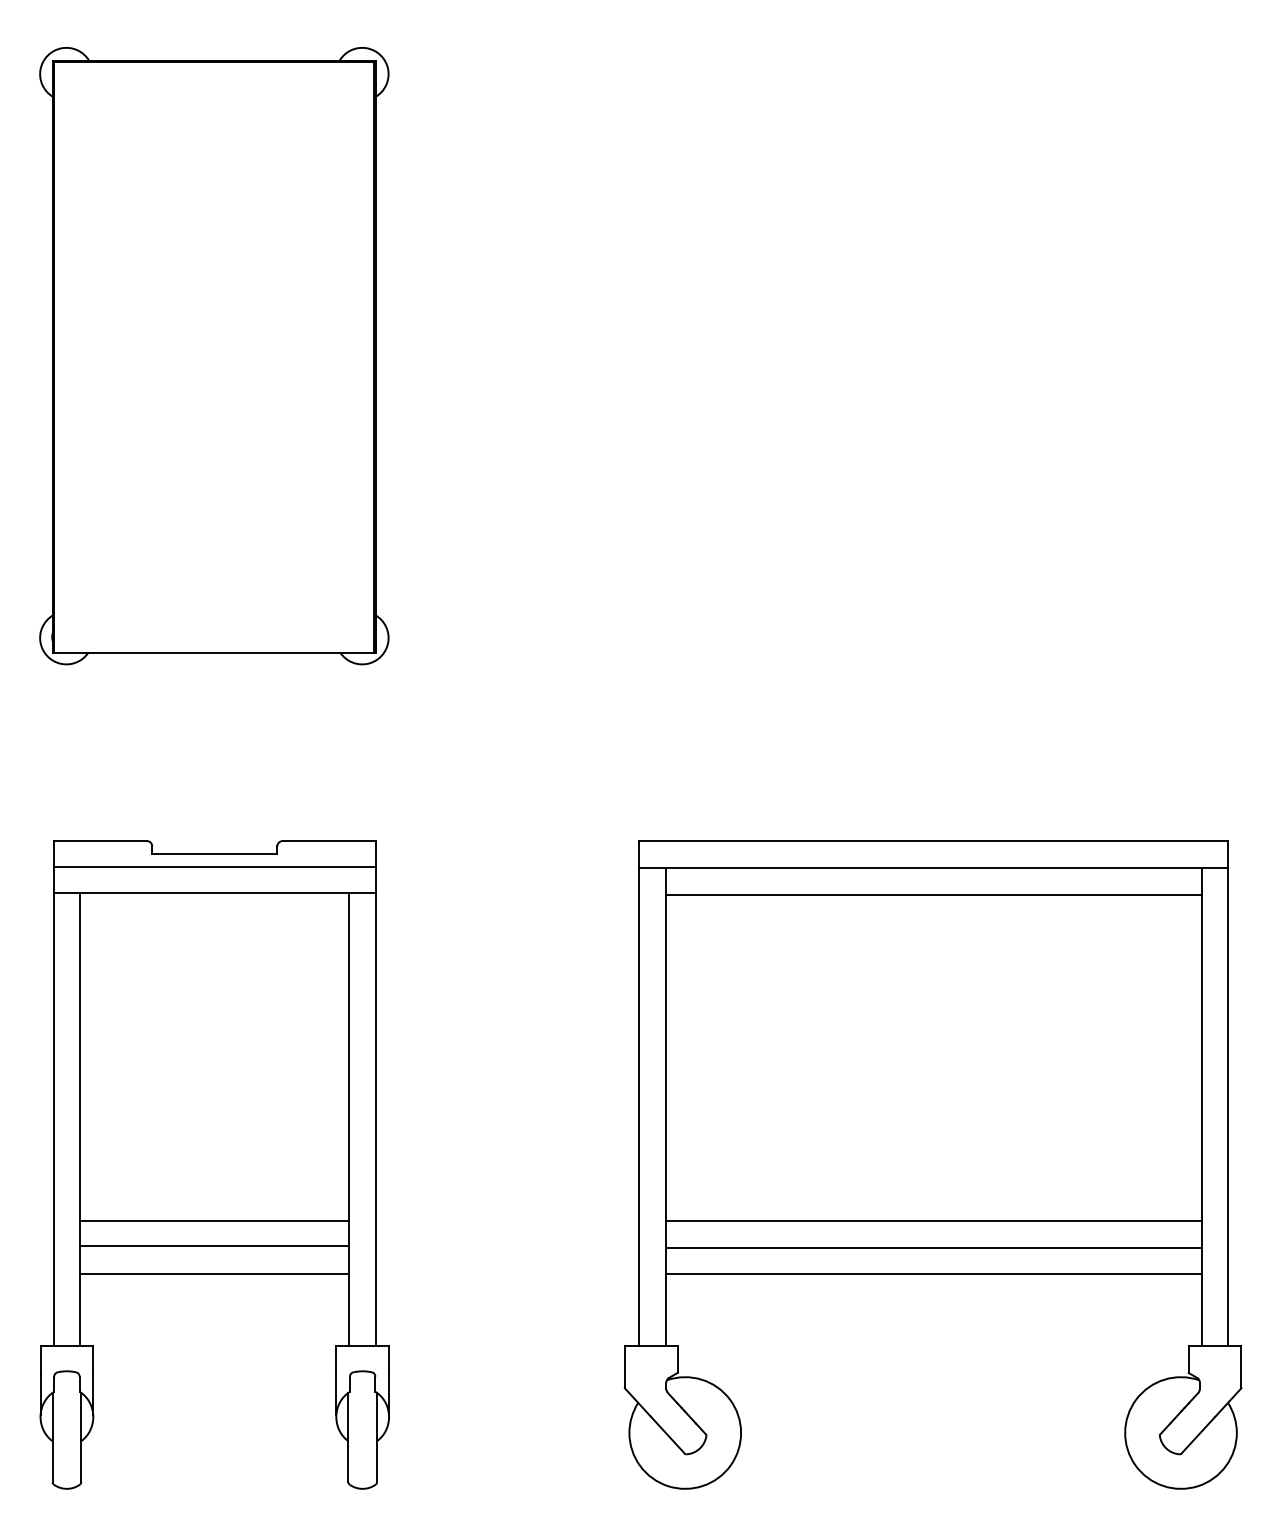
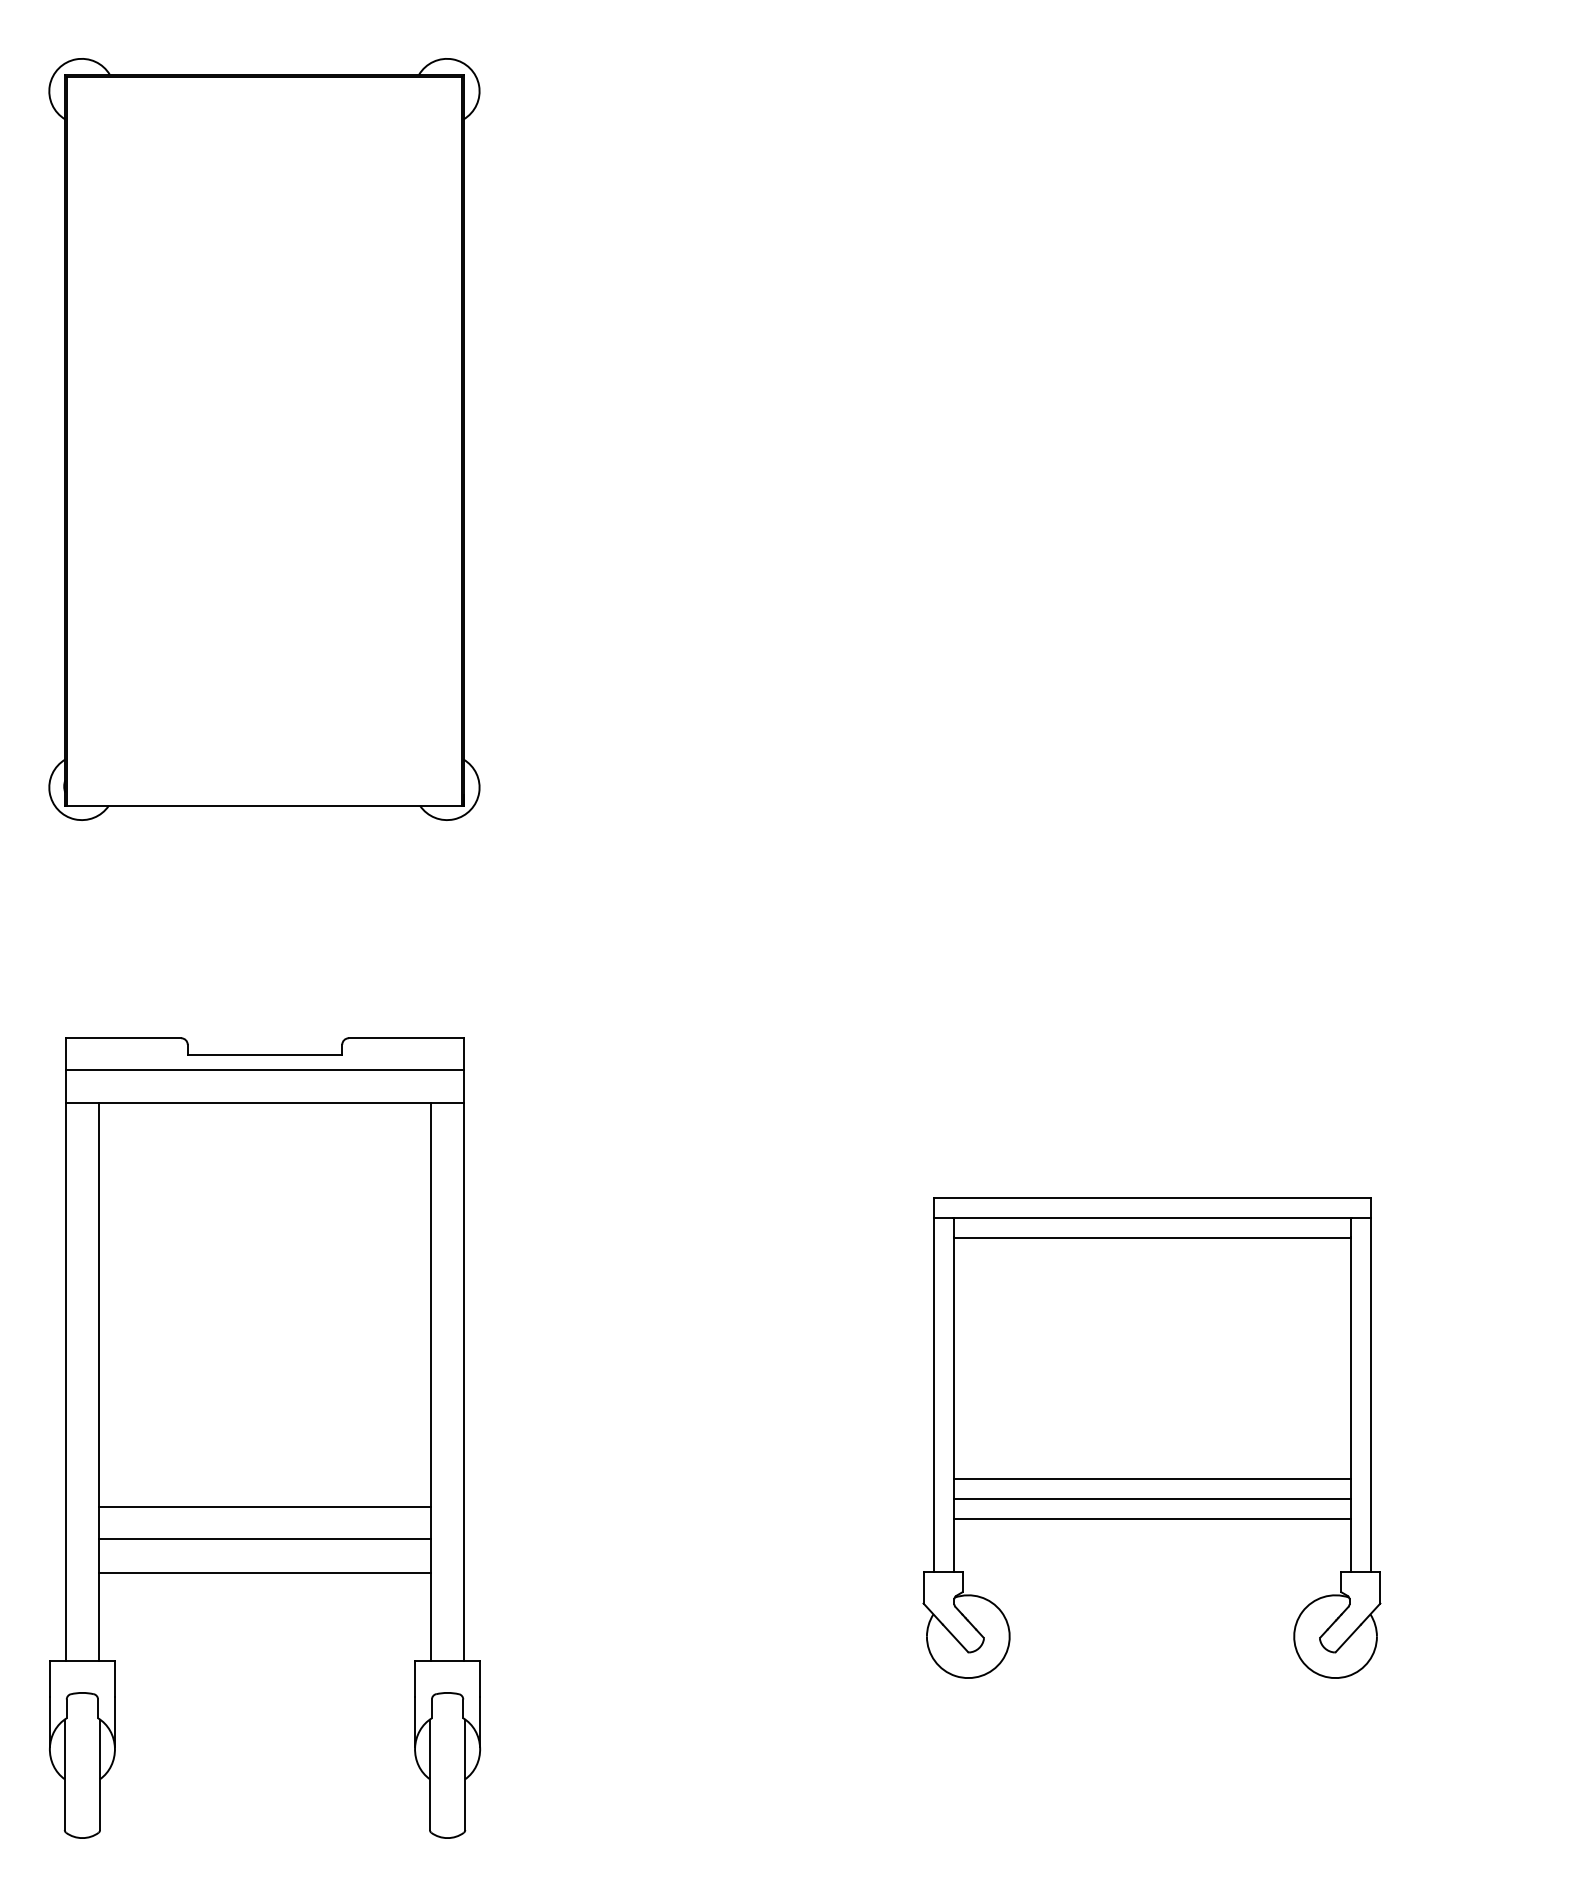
part: (932, 1164) -> (1151, 1437), size x0.6

